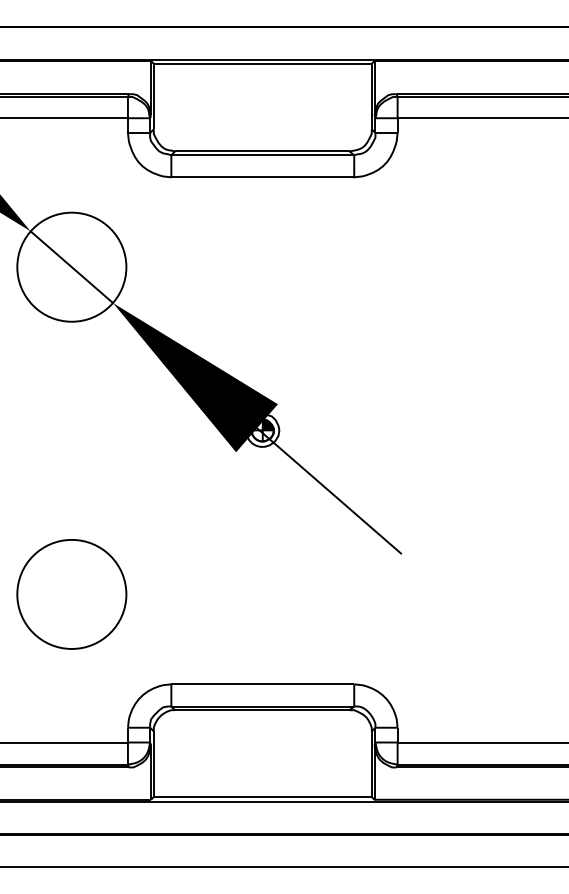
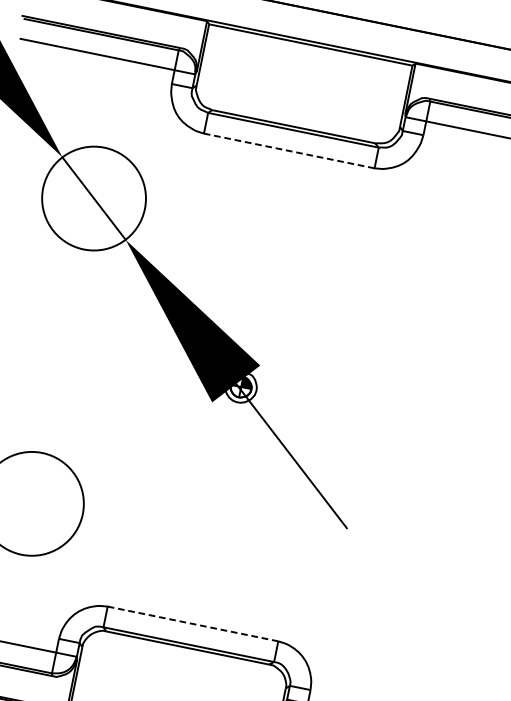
line: (262, 177) -> (288, 151), solid -> dashed
line: (263, 684) -> (193, 624), solid -> dashed

